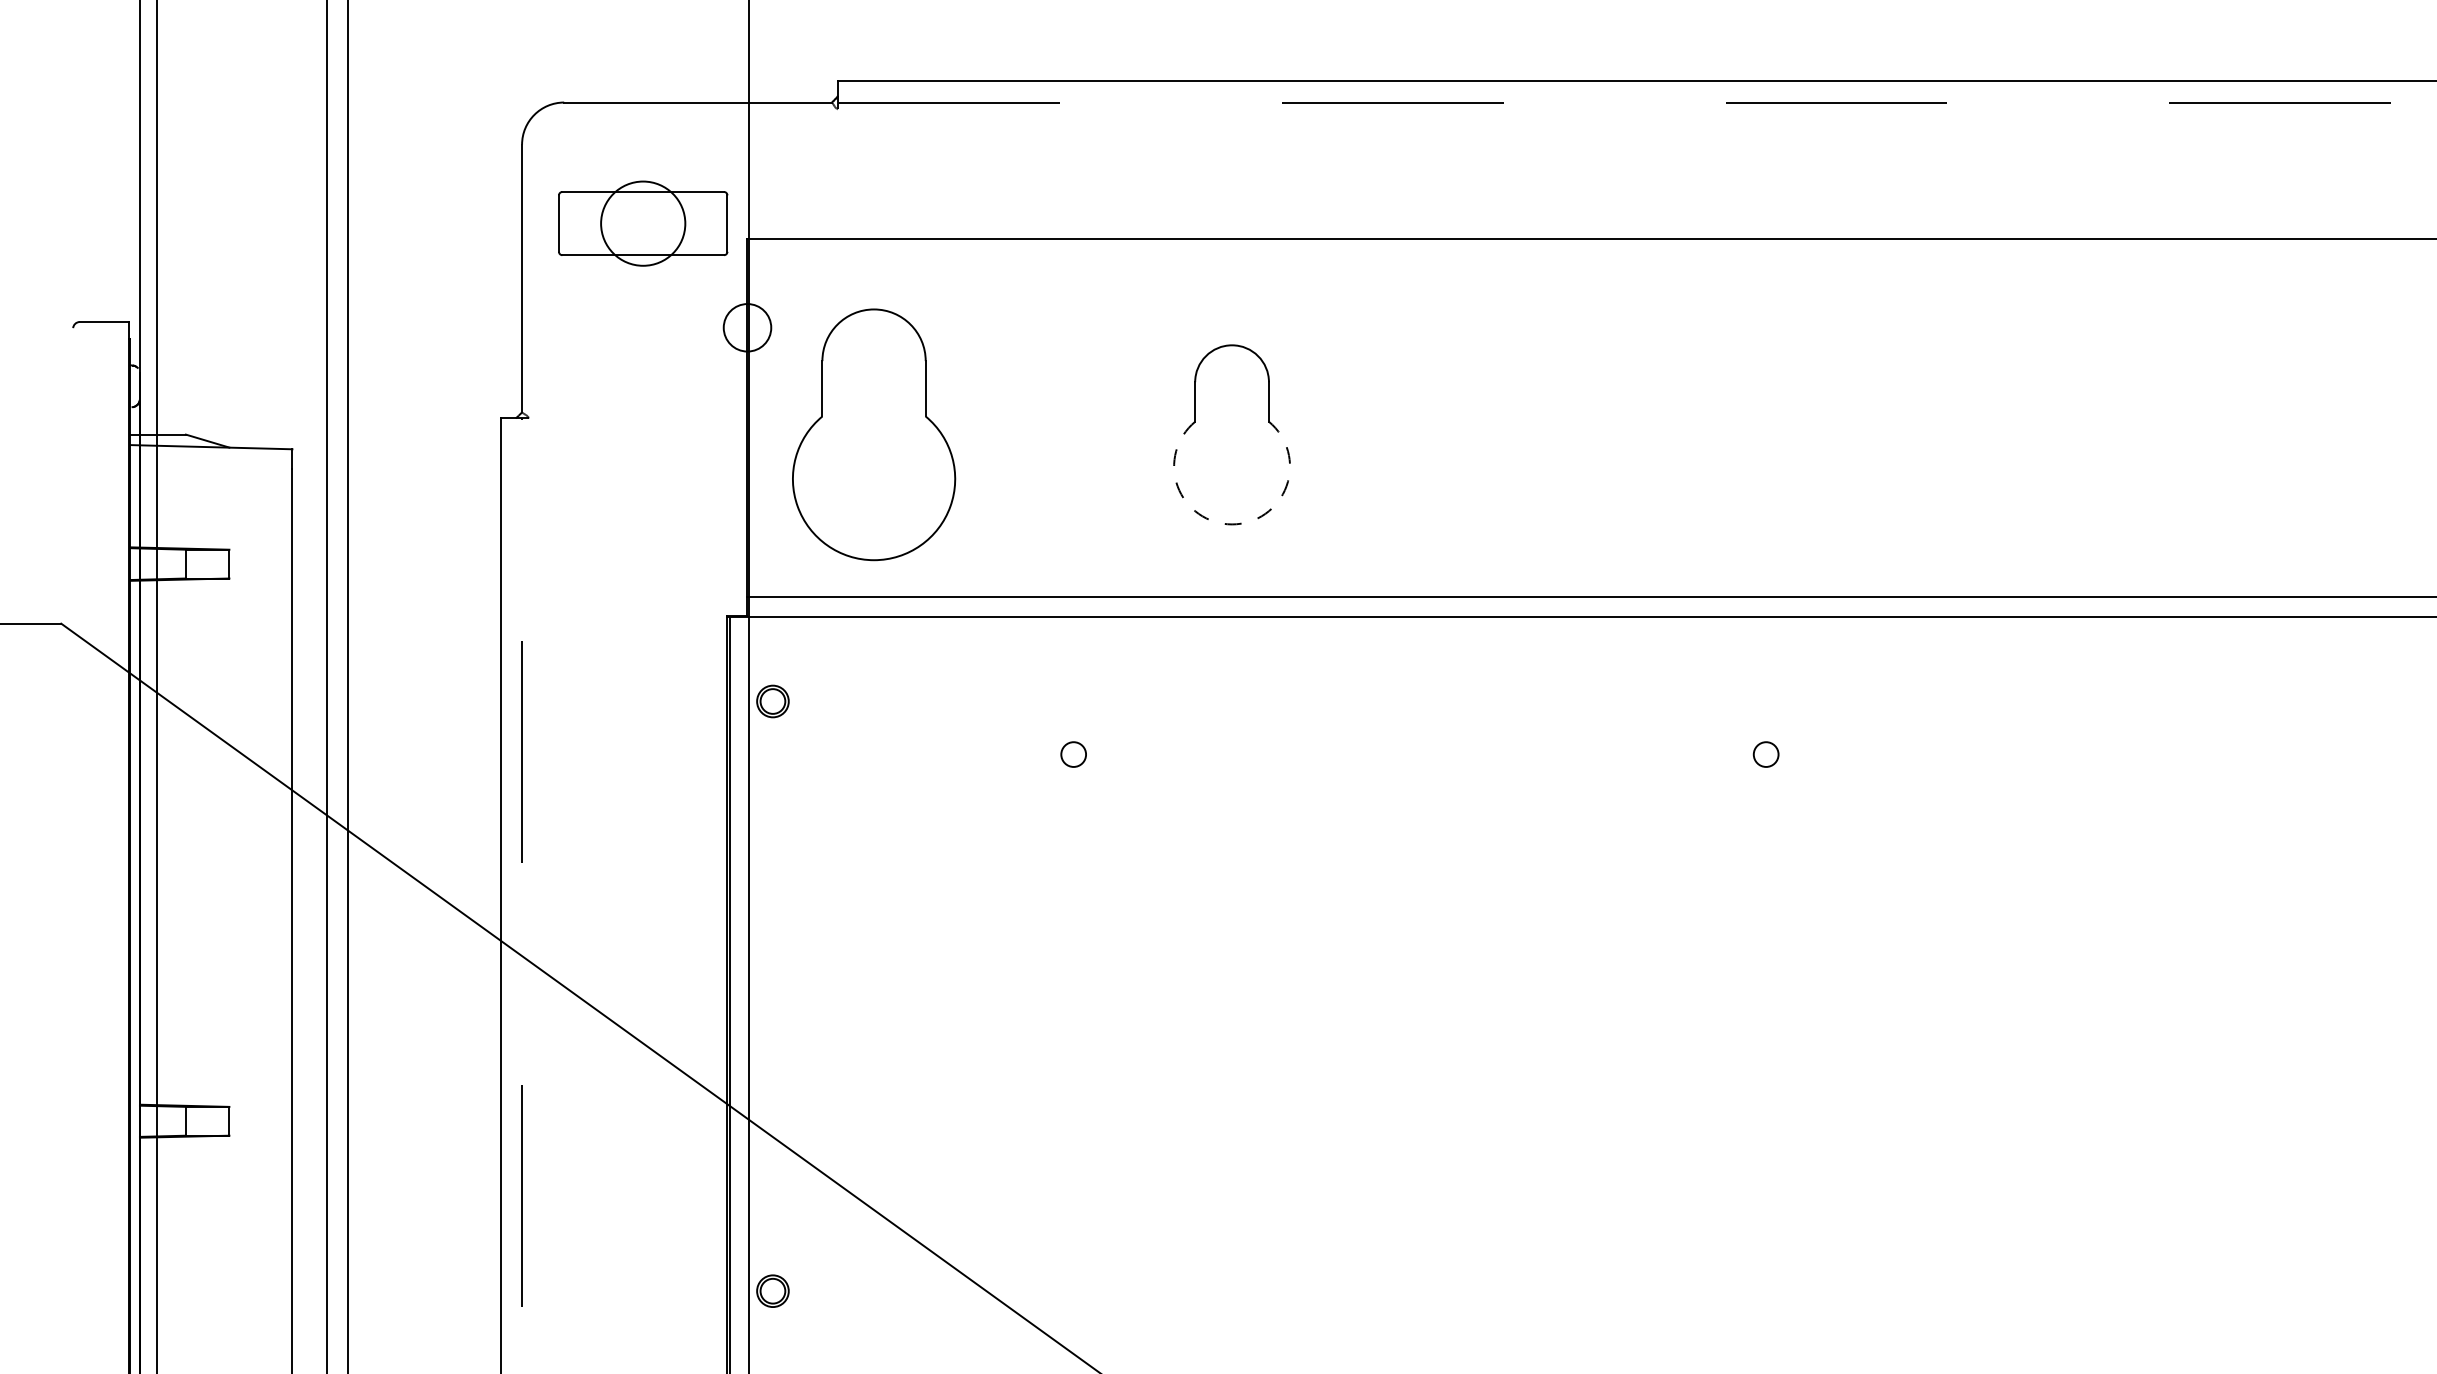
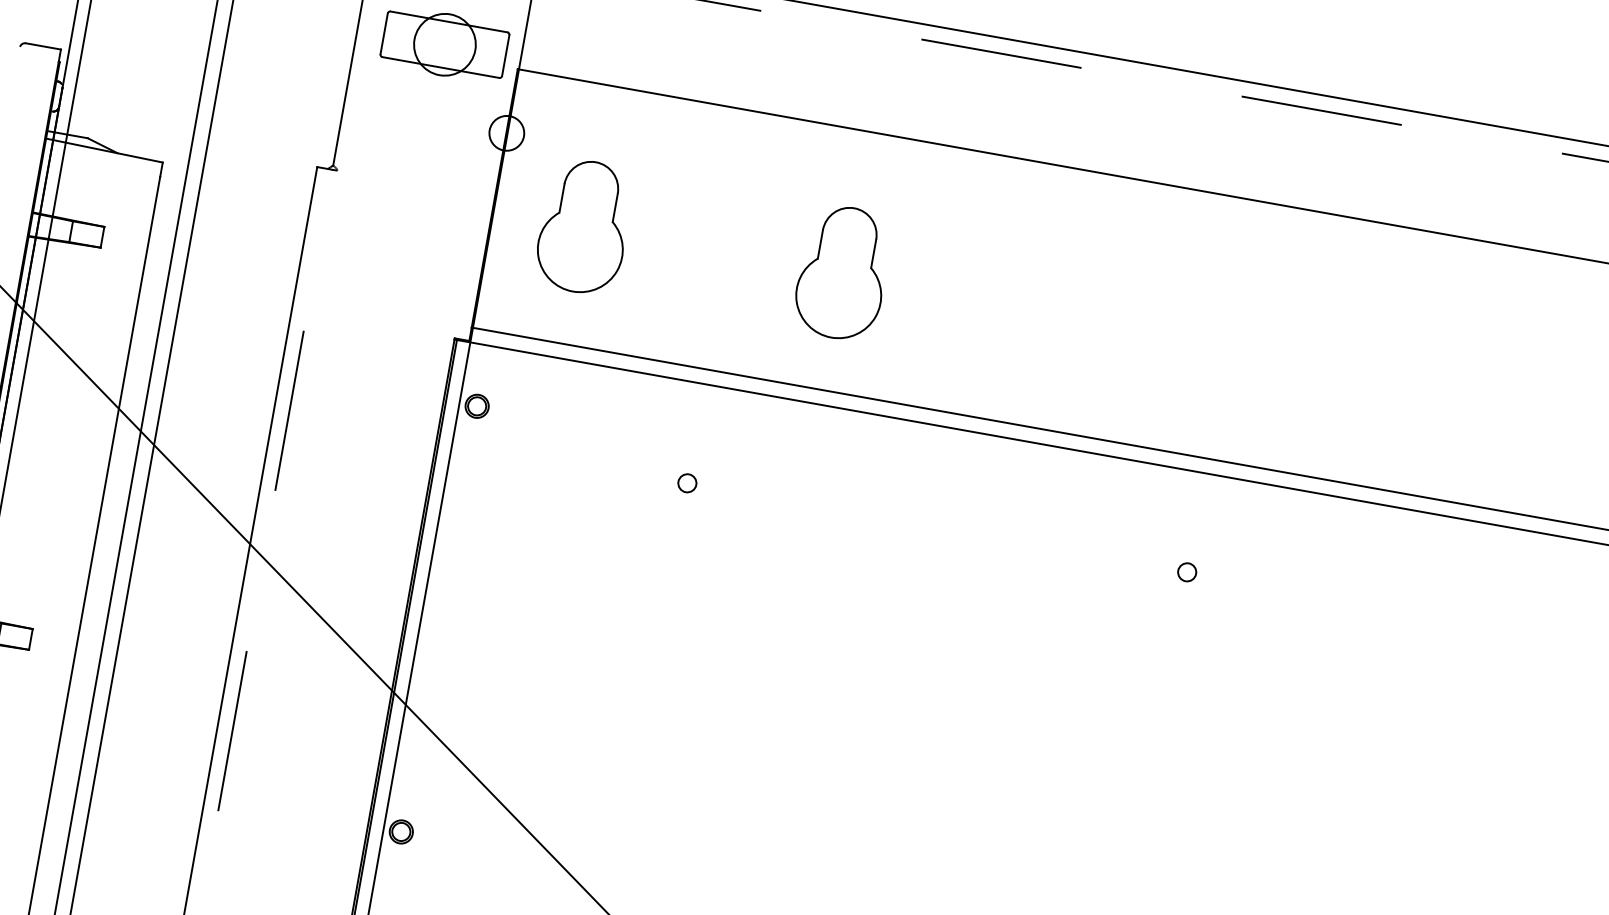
part: (873, 434) -> (584, 226), size x0.71
arc: (1232, 524) -> (831, 337), dashed -> solid

